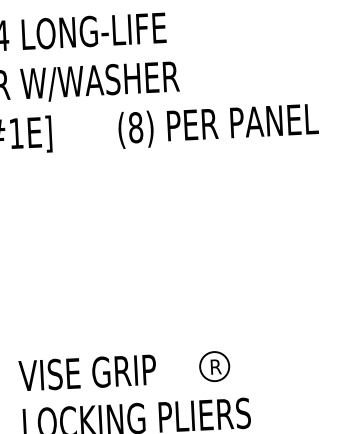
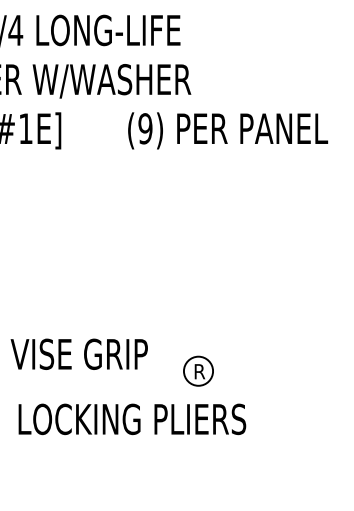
text: (135, 127) -> (145, 128), (8) -> (9)
part: (214, 365) -> (198, 370), moved
text: (86, 372) -> (78, 353), moved

